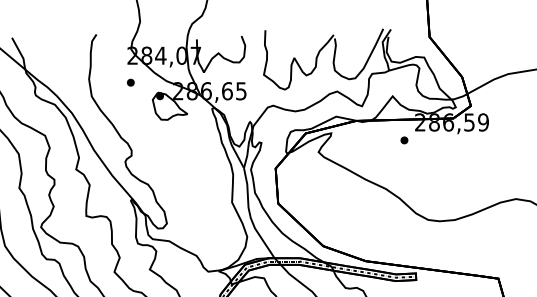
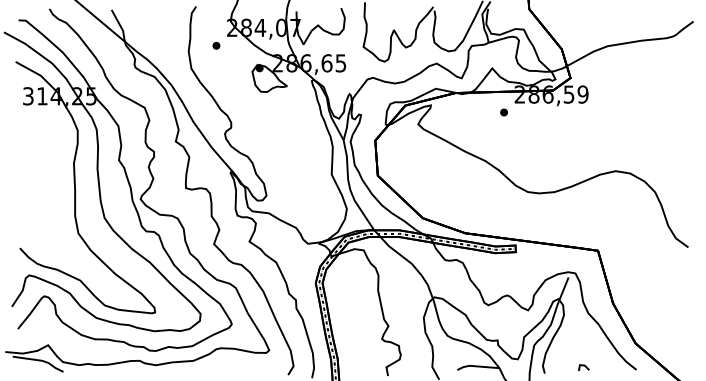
part: (130, 82) -> (216, 45), moved

